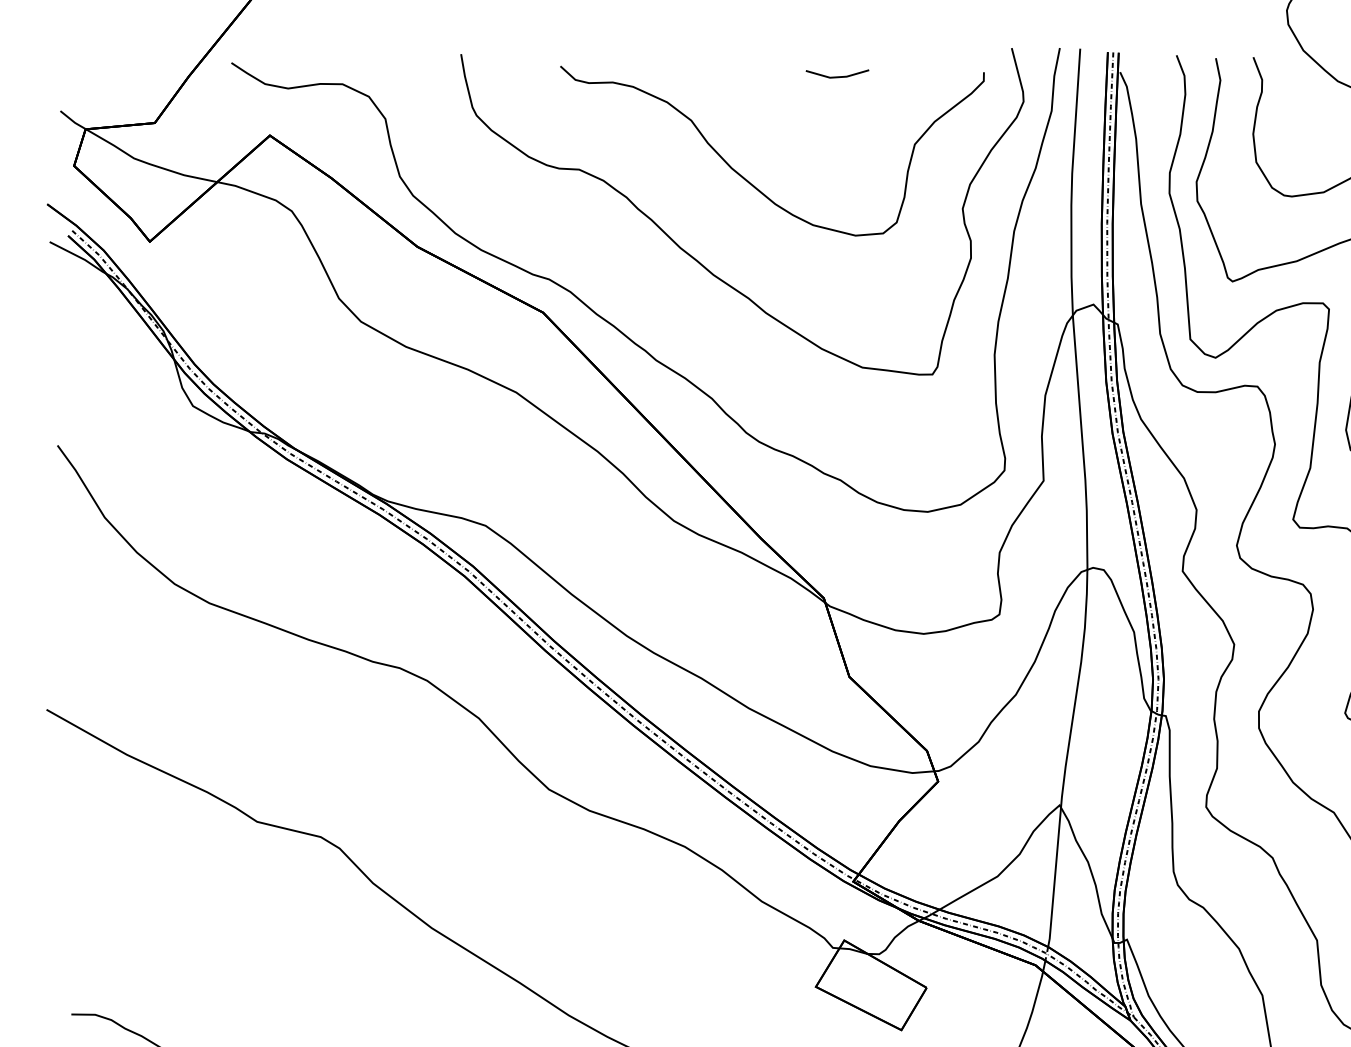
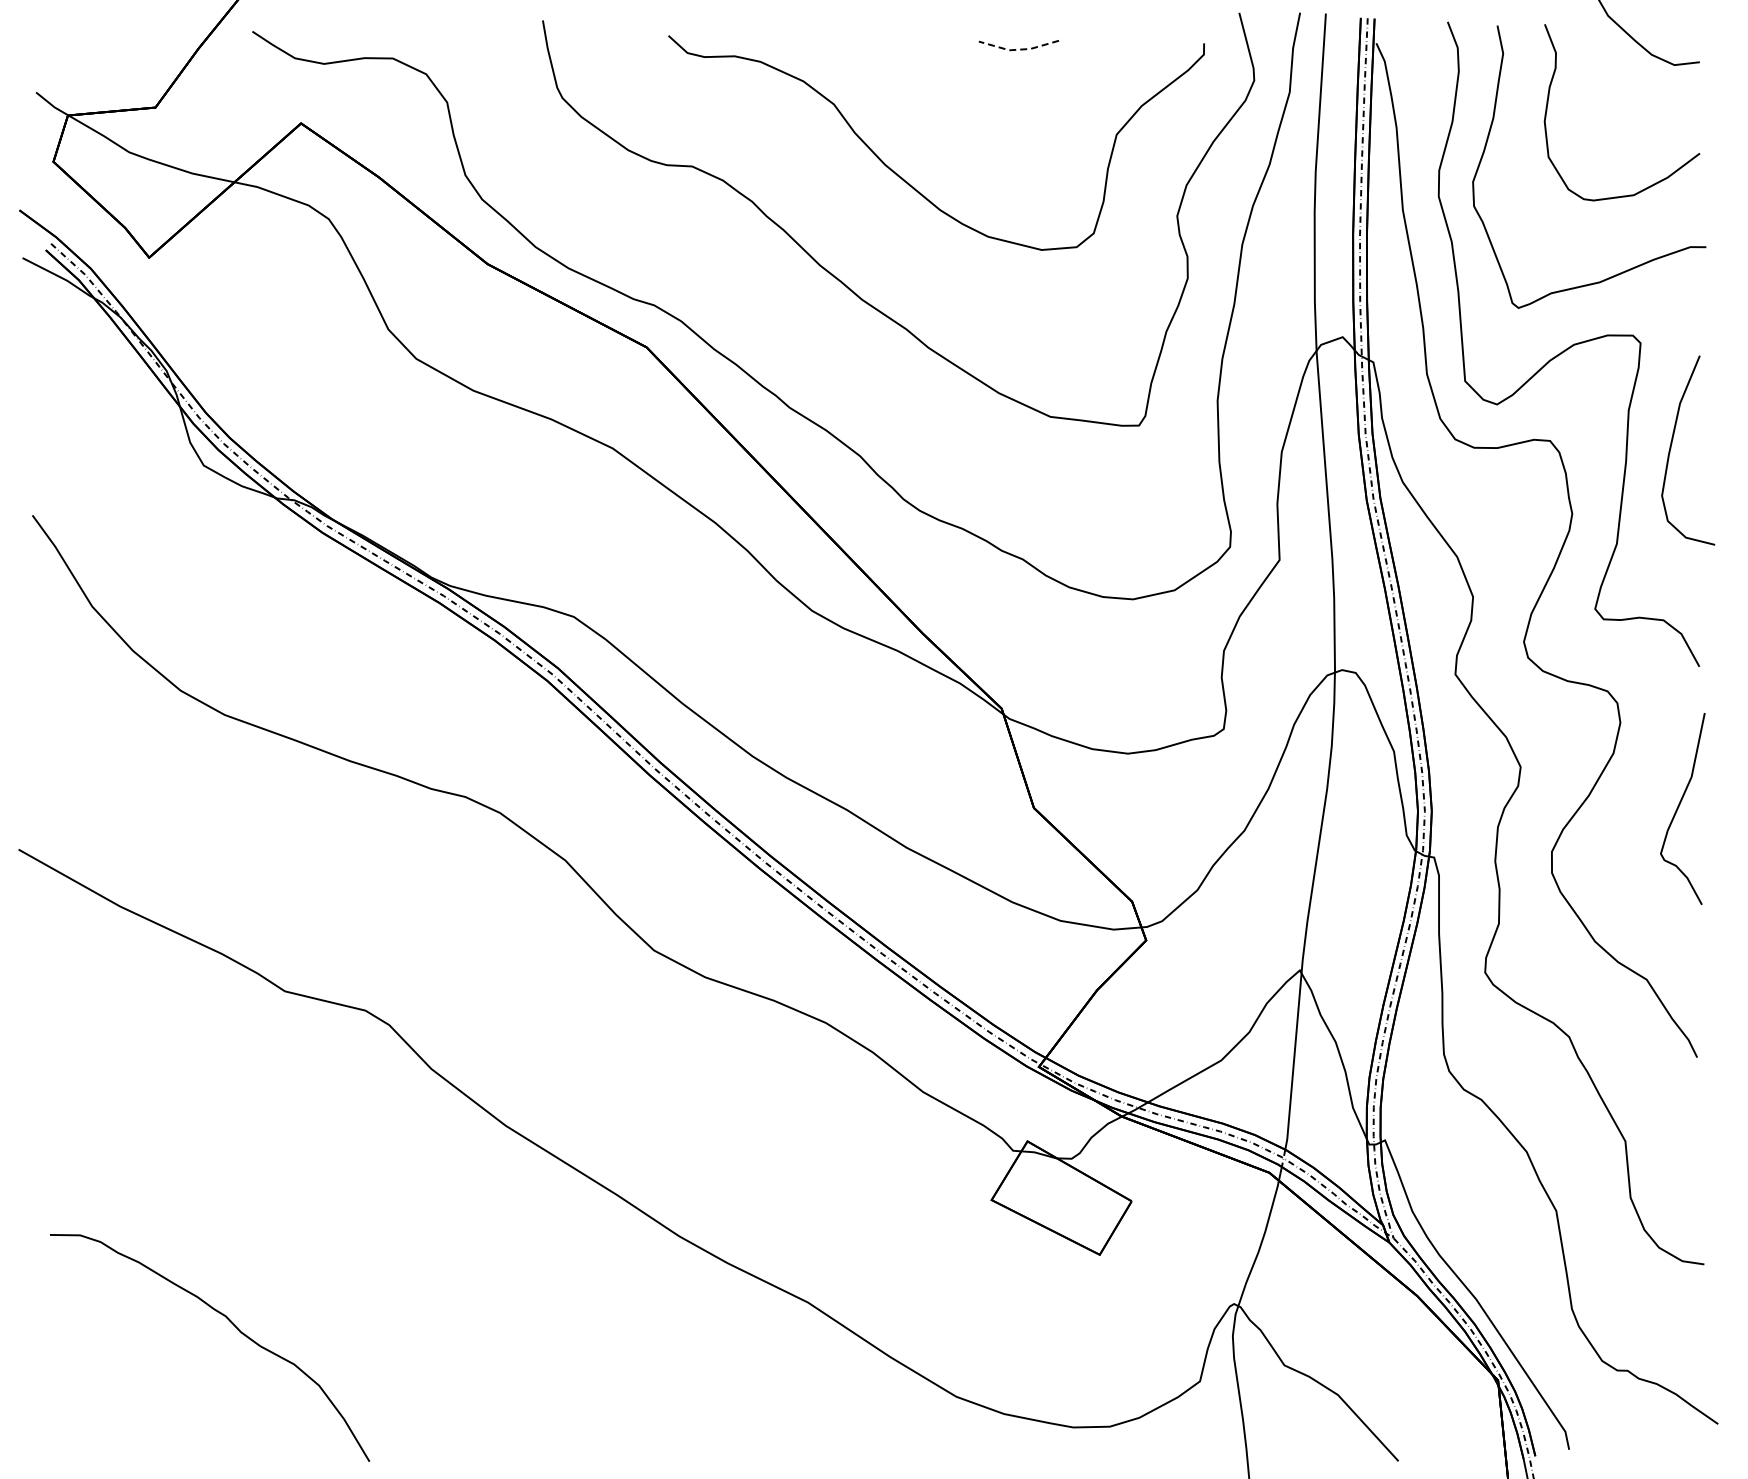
line: (837, 77) -> (1019, 49), solid -> dashed

